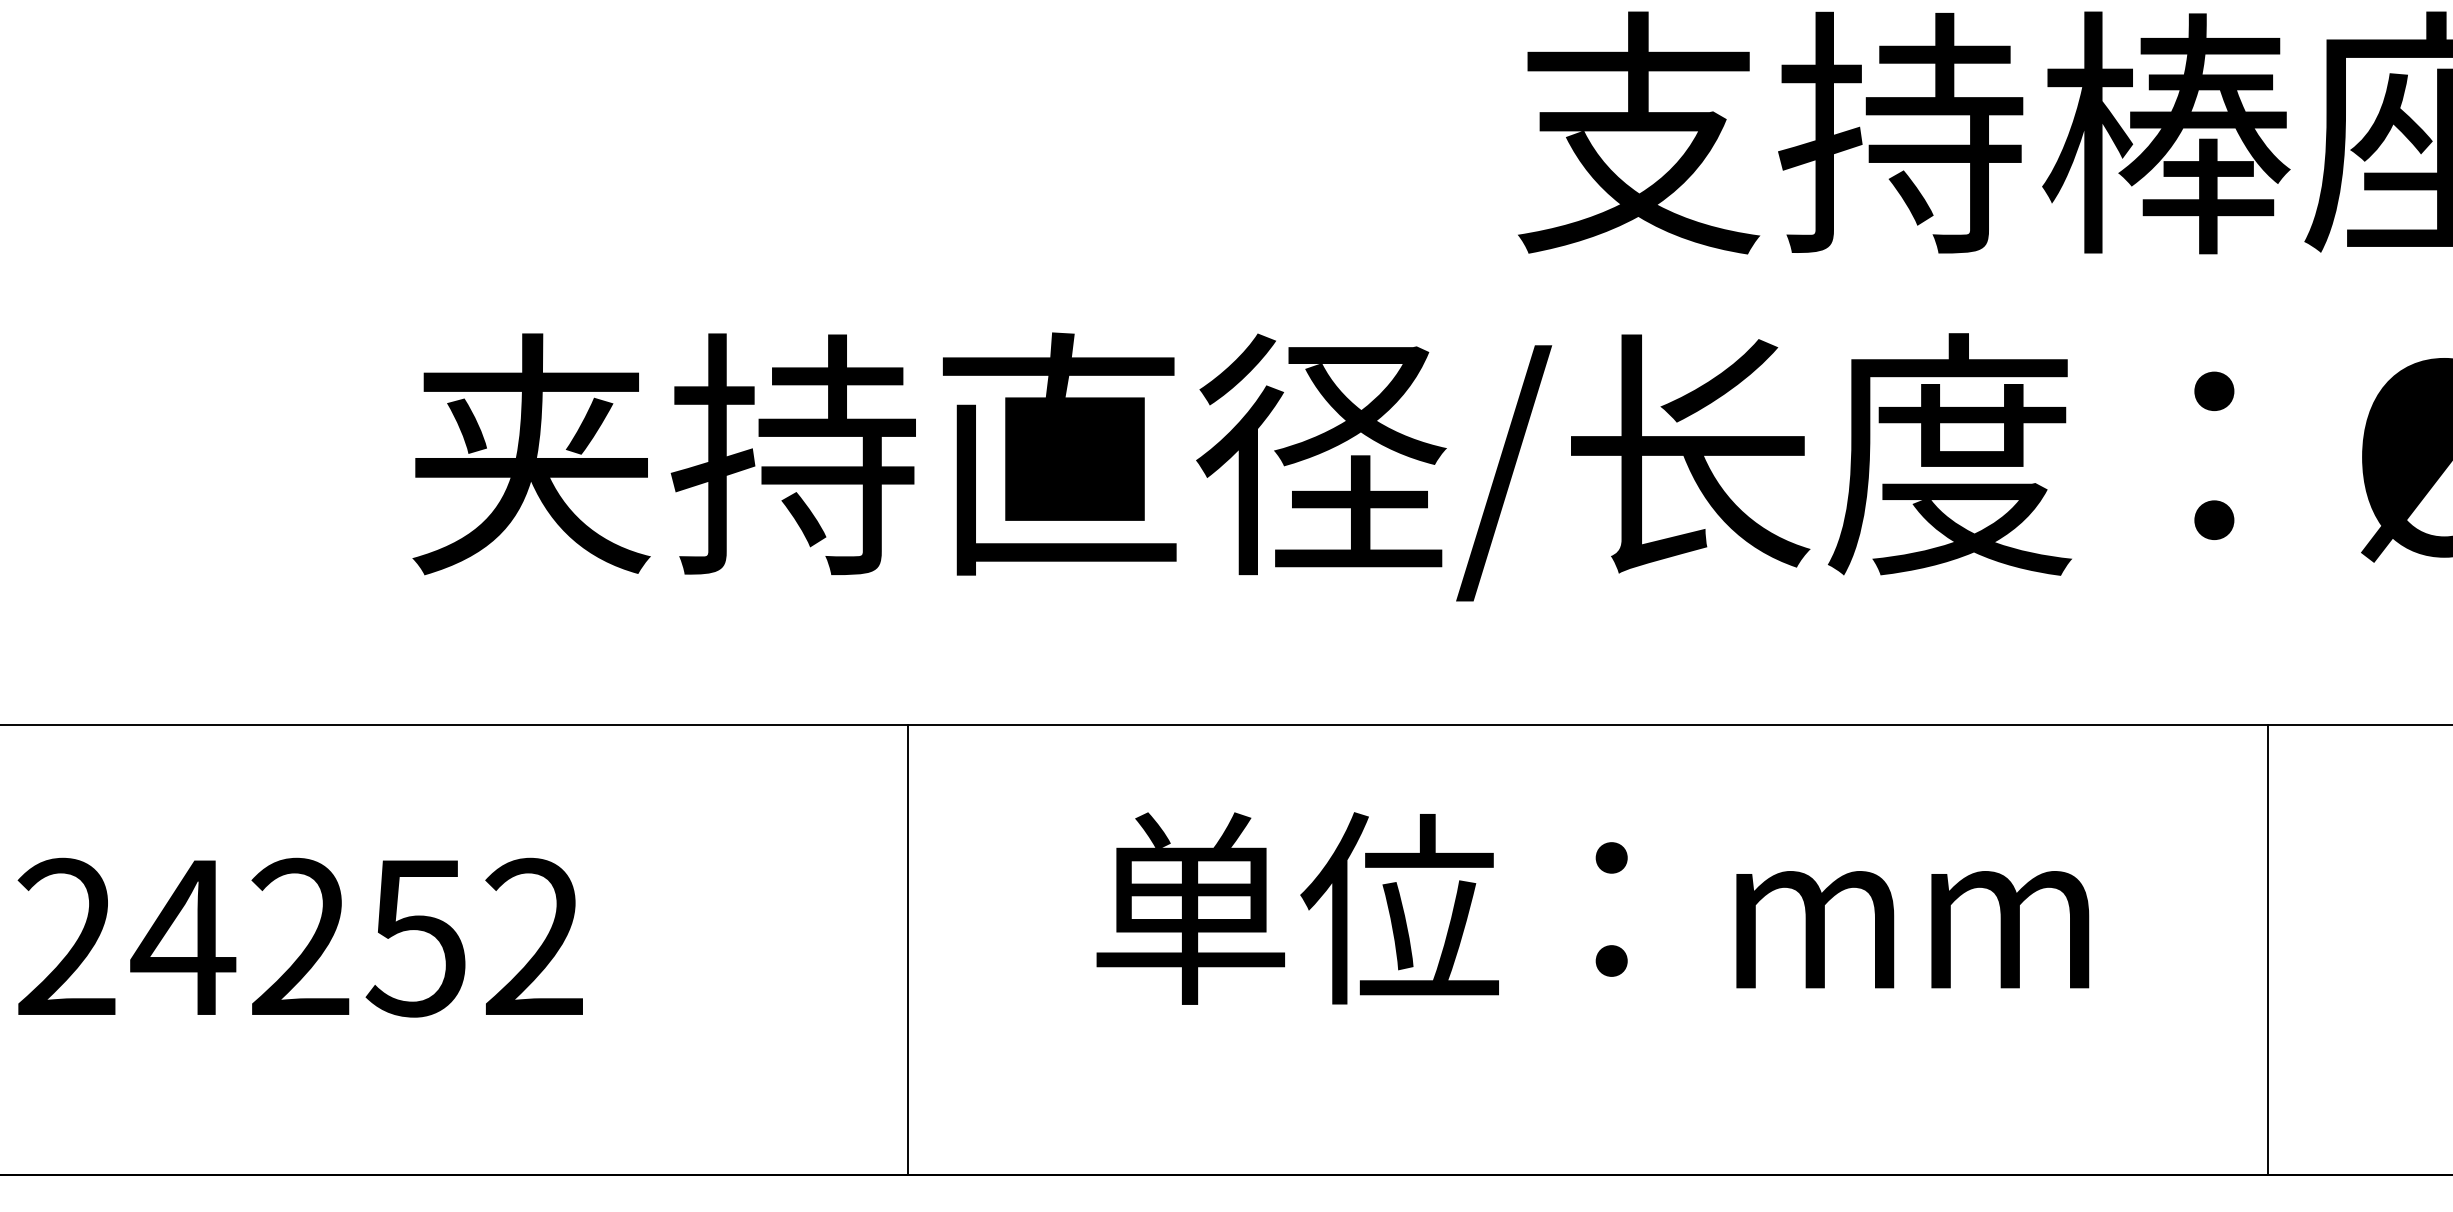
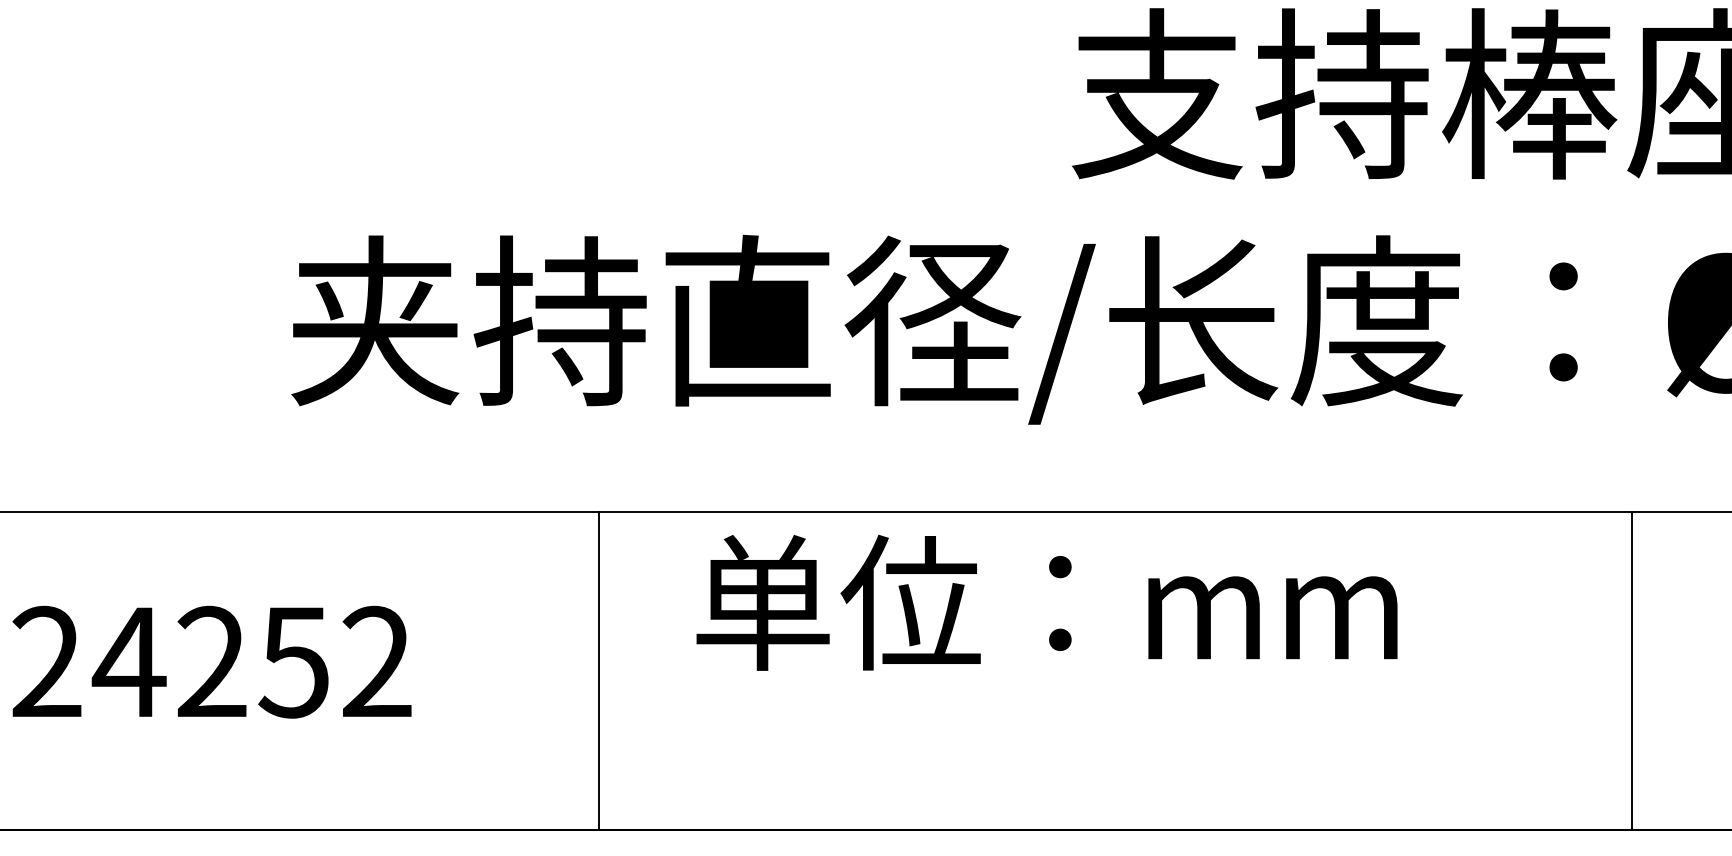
text: (1592, 908) -> (1046, 602), moved
line: (907, 949) -> (599, 670), moved
line: (2268, 949) -> (1632, 670), moved

